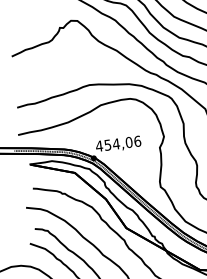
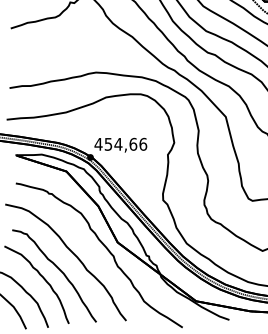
text: (129, 141) -> (133, 143), 454,06 -> 454,66

